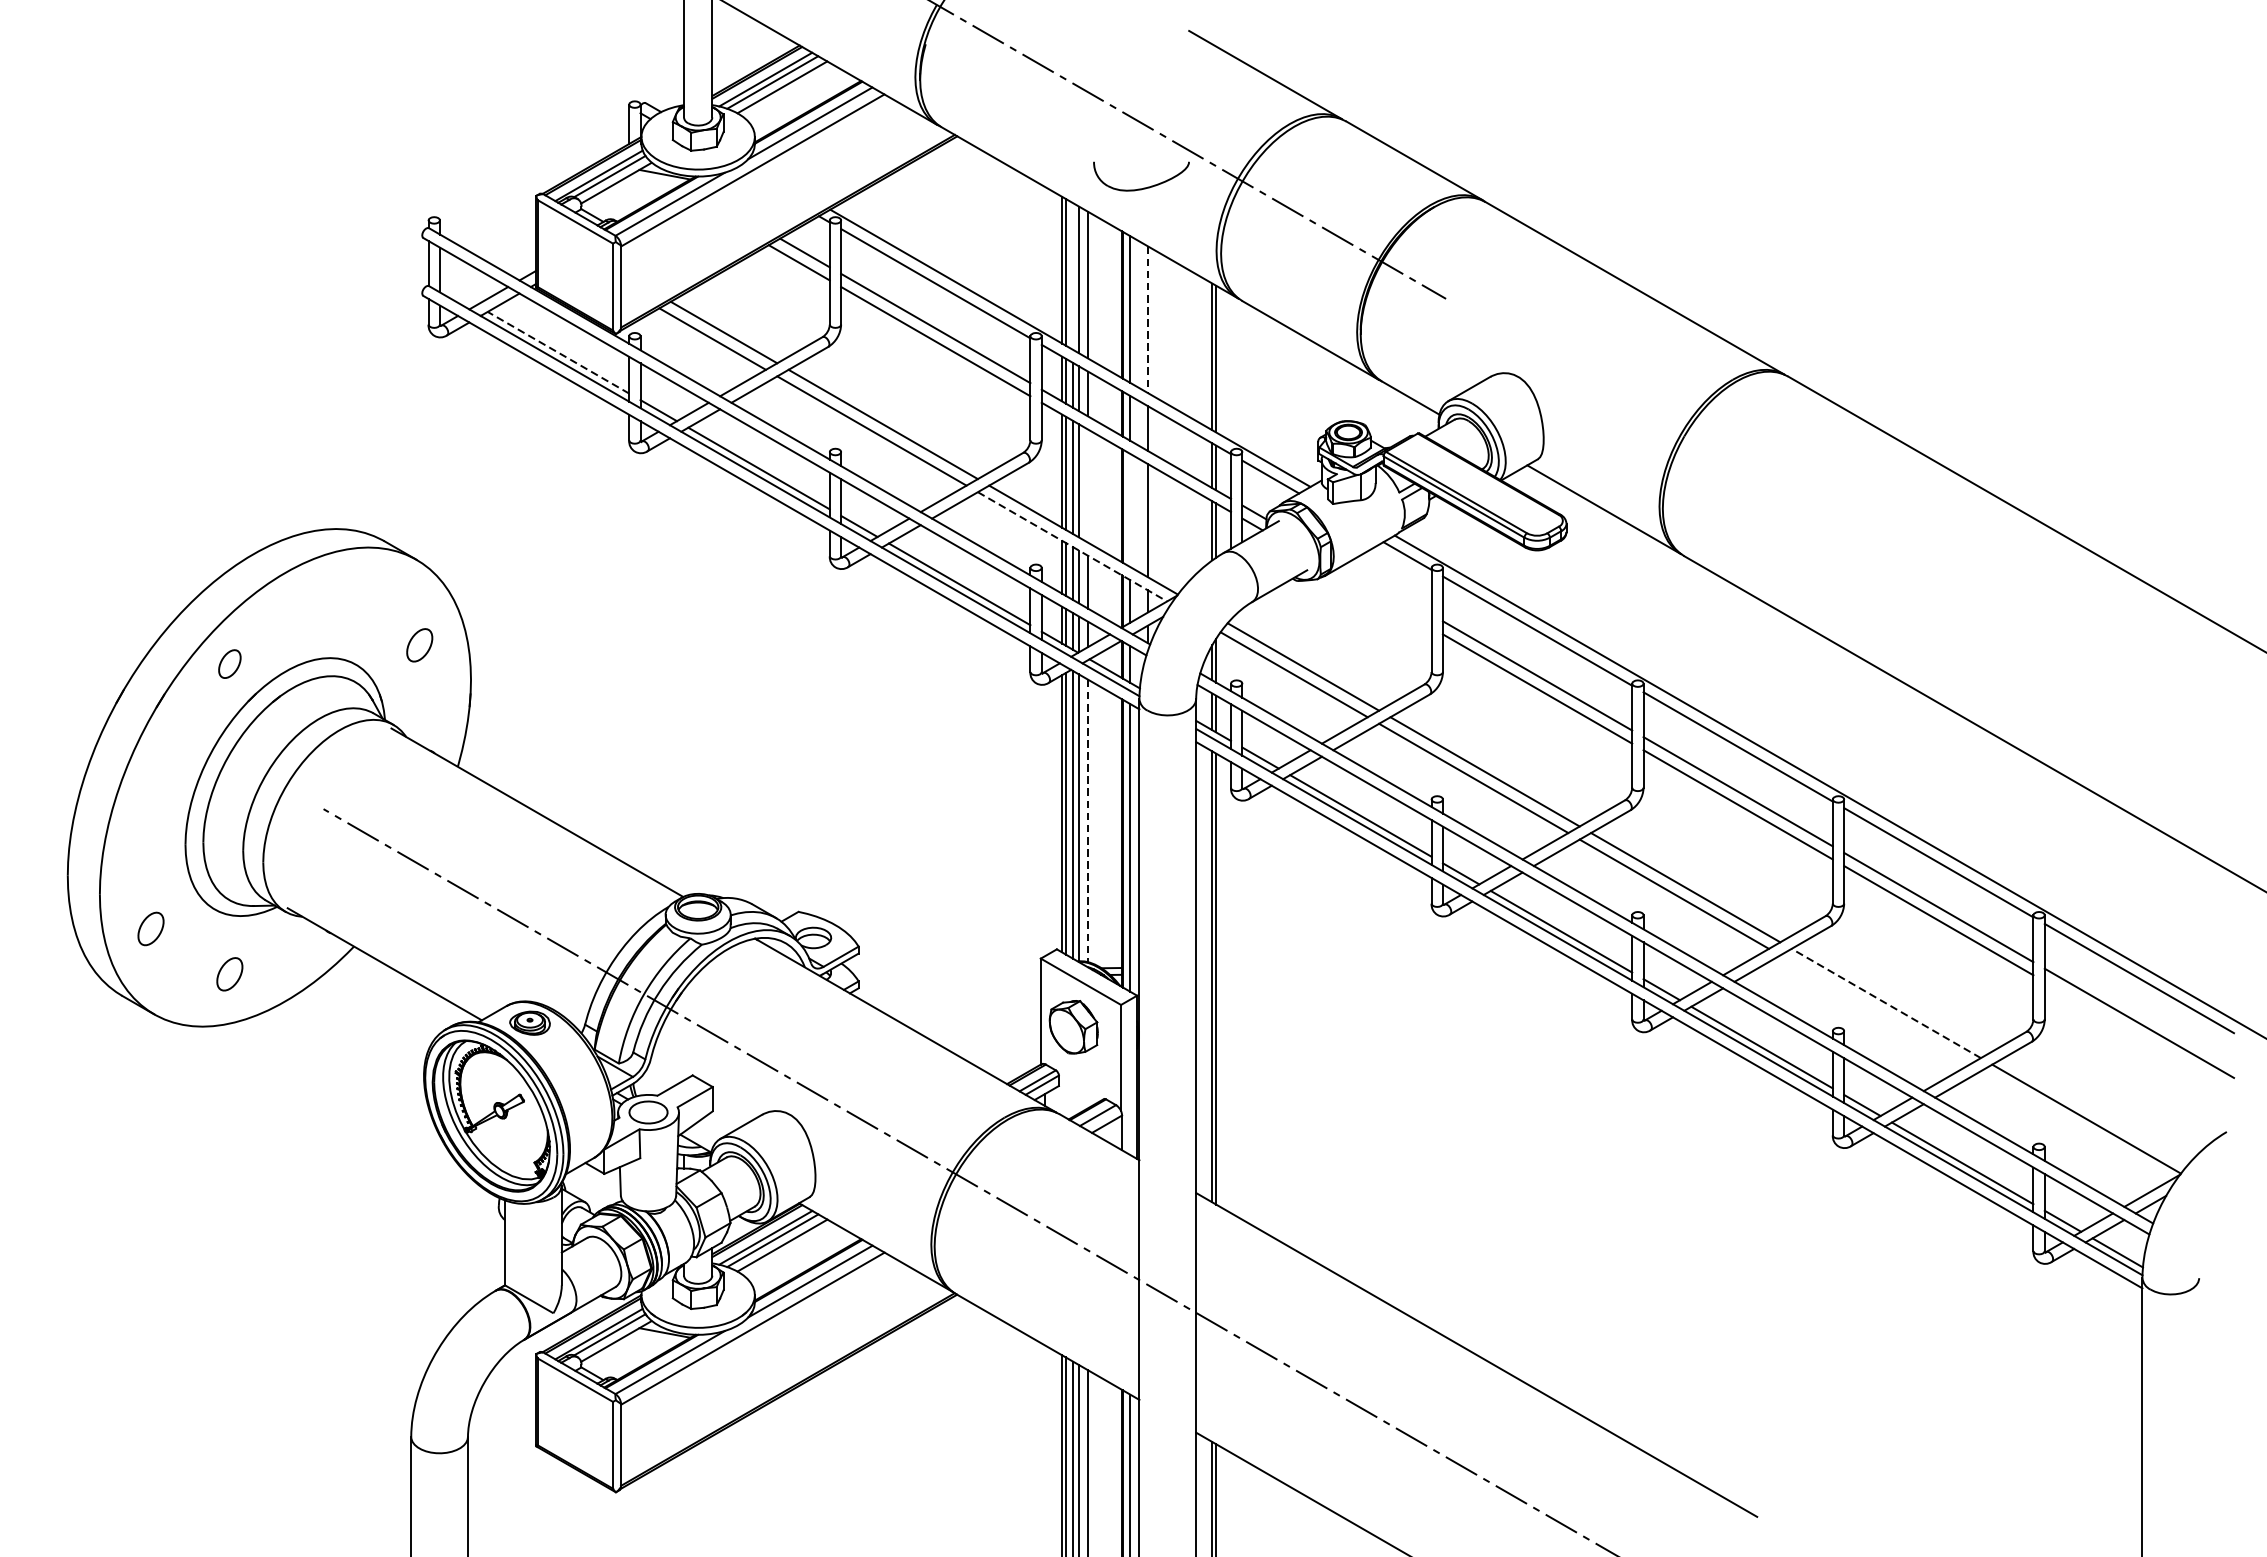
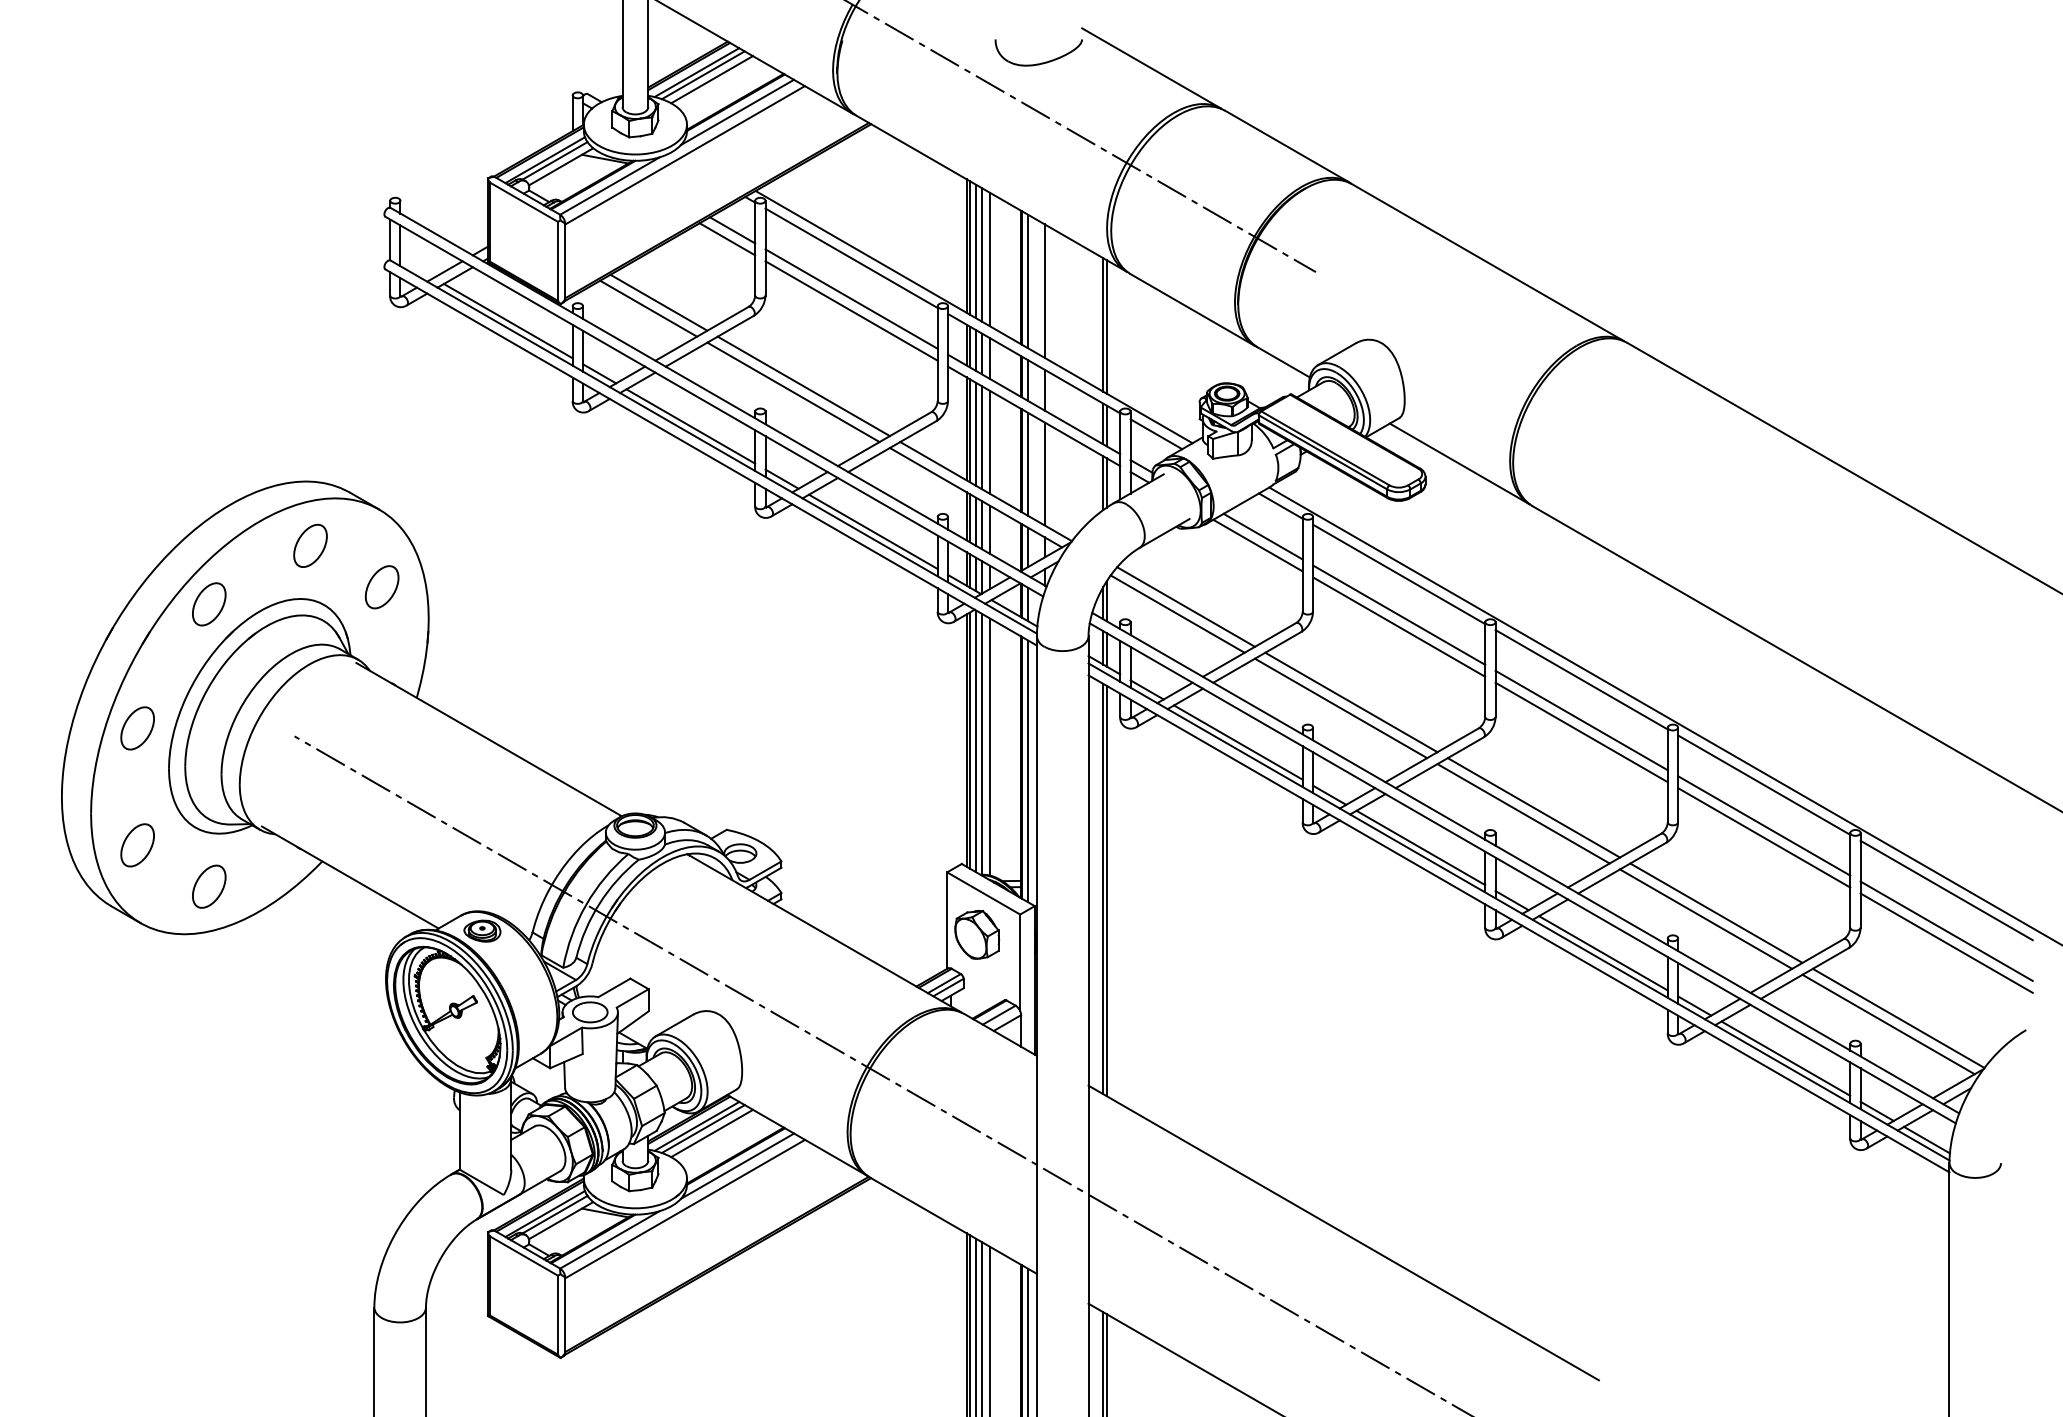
part: (1144, 187) -> (1041, 62), moved
line: (1073, 276) -> (976, 251), added
line: (1147, 320) -> (1044, 291), dashed -> solid
line: (557, 352) -> (507, 320), dashed -> solid
line: (1088, 485) -> (990, 441), added
line: (1130, 510) -> (1028, 464), added
line: (1073, 546) -> (976, 497), dashed -> solid
line: (1387, 589) -> (1262, 536), added
part: (341, 599) -> (310, 545), added
line: (1381, 599) -> (1257, 545), added
part: (419, 645) -> (381, 587), size x1.43
part: (230, 664) -> (209, 604), size x1.67
part: (150, 800) -> (137, 728), added
line: (1088, 821) -> (990, 747), dashed -> solid
part: (150, 929) -> (137, 845), size x1.43
part: (230, 974) -> (209, 886), size x1.43
line: (1886, 1002) -> (1716, 912), dashed -> solid
line: (1875, 1009) -> (1706, 918), added
line: (2139, 1035) -> (1946, 942), added
line: (2075, 1125) -> (1888, 1024), added

